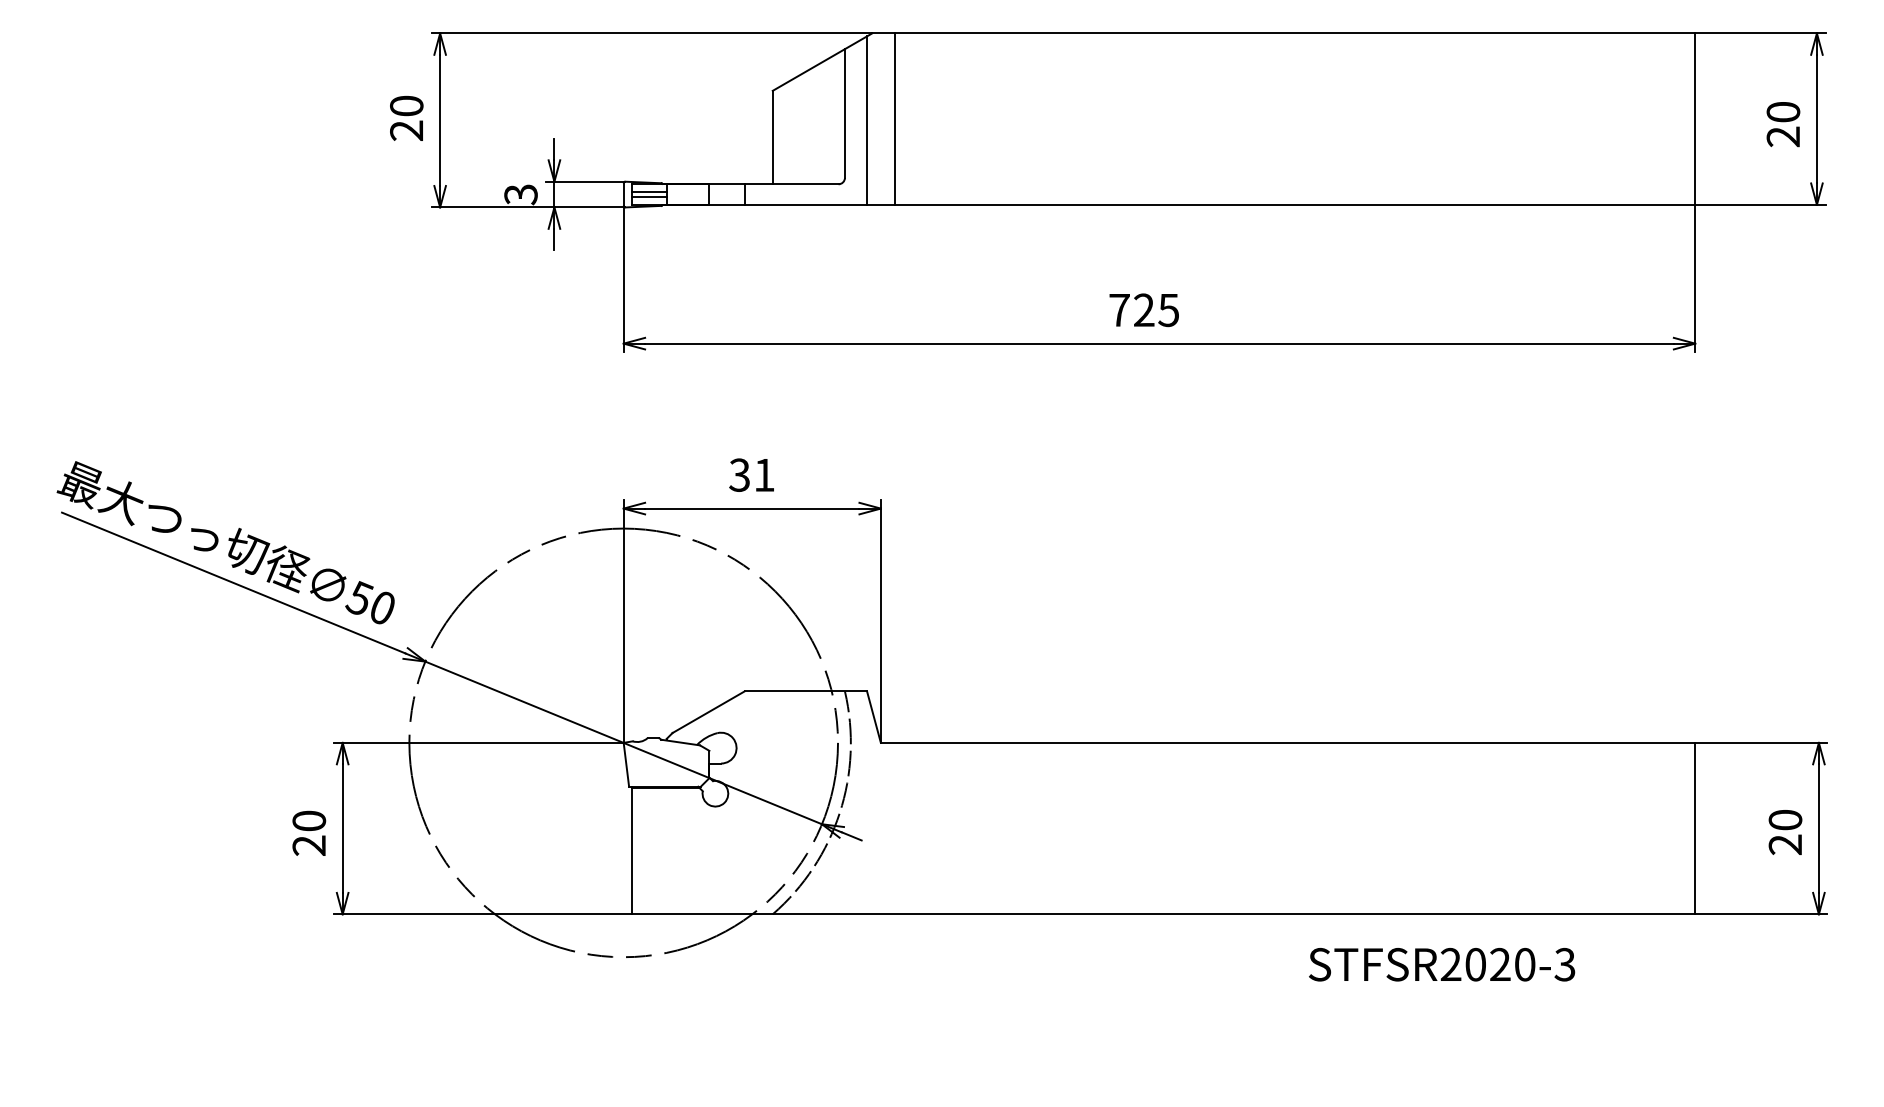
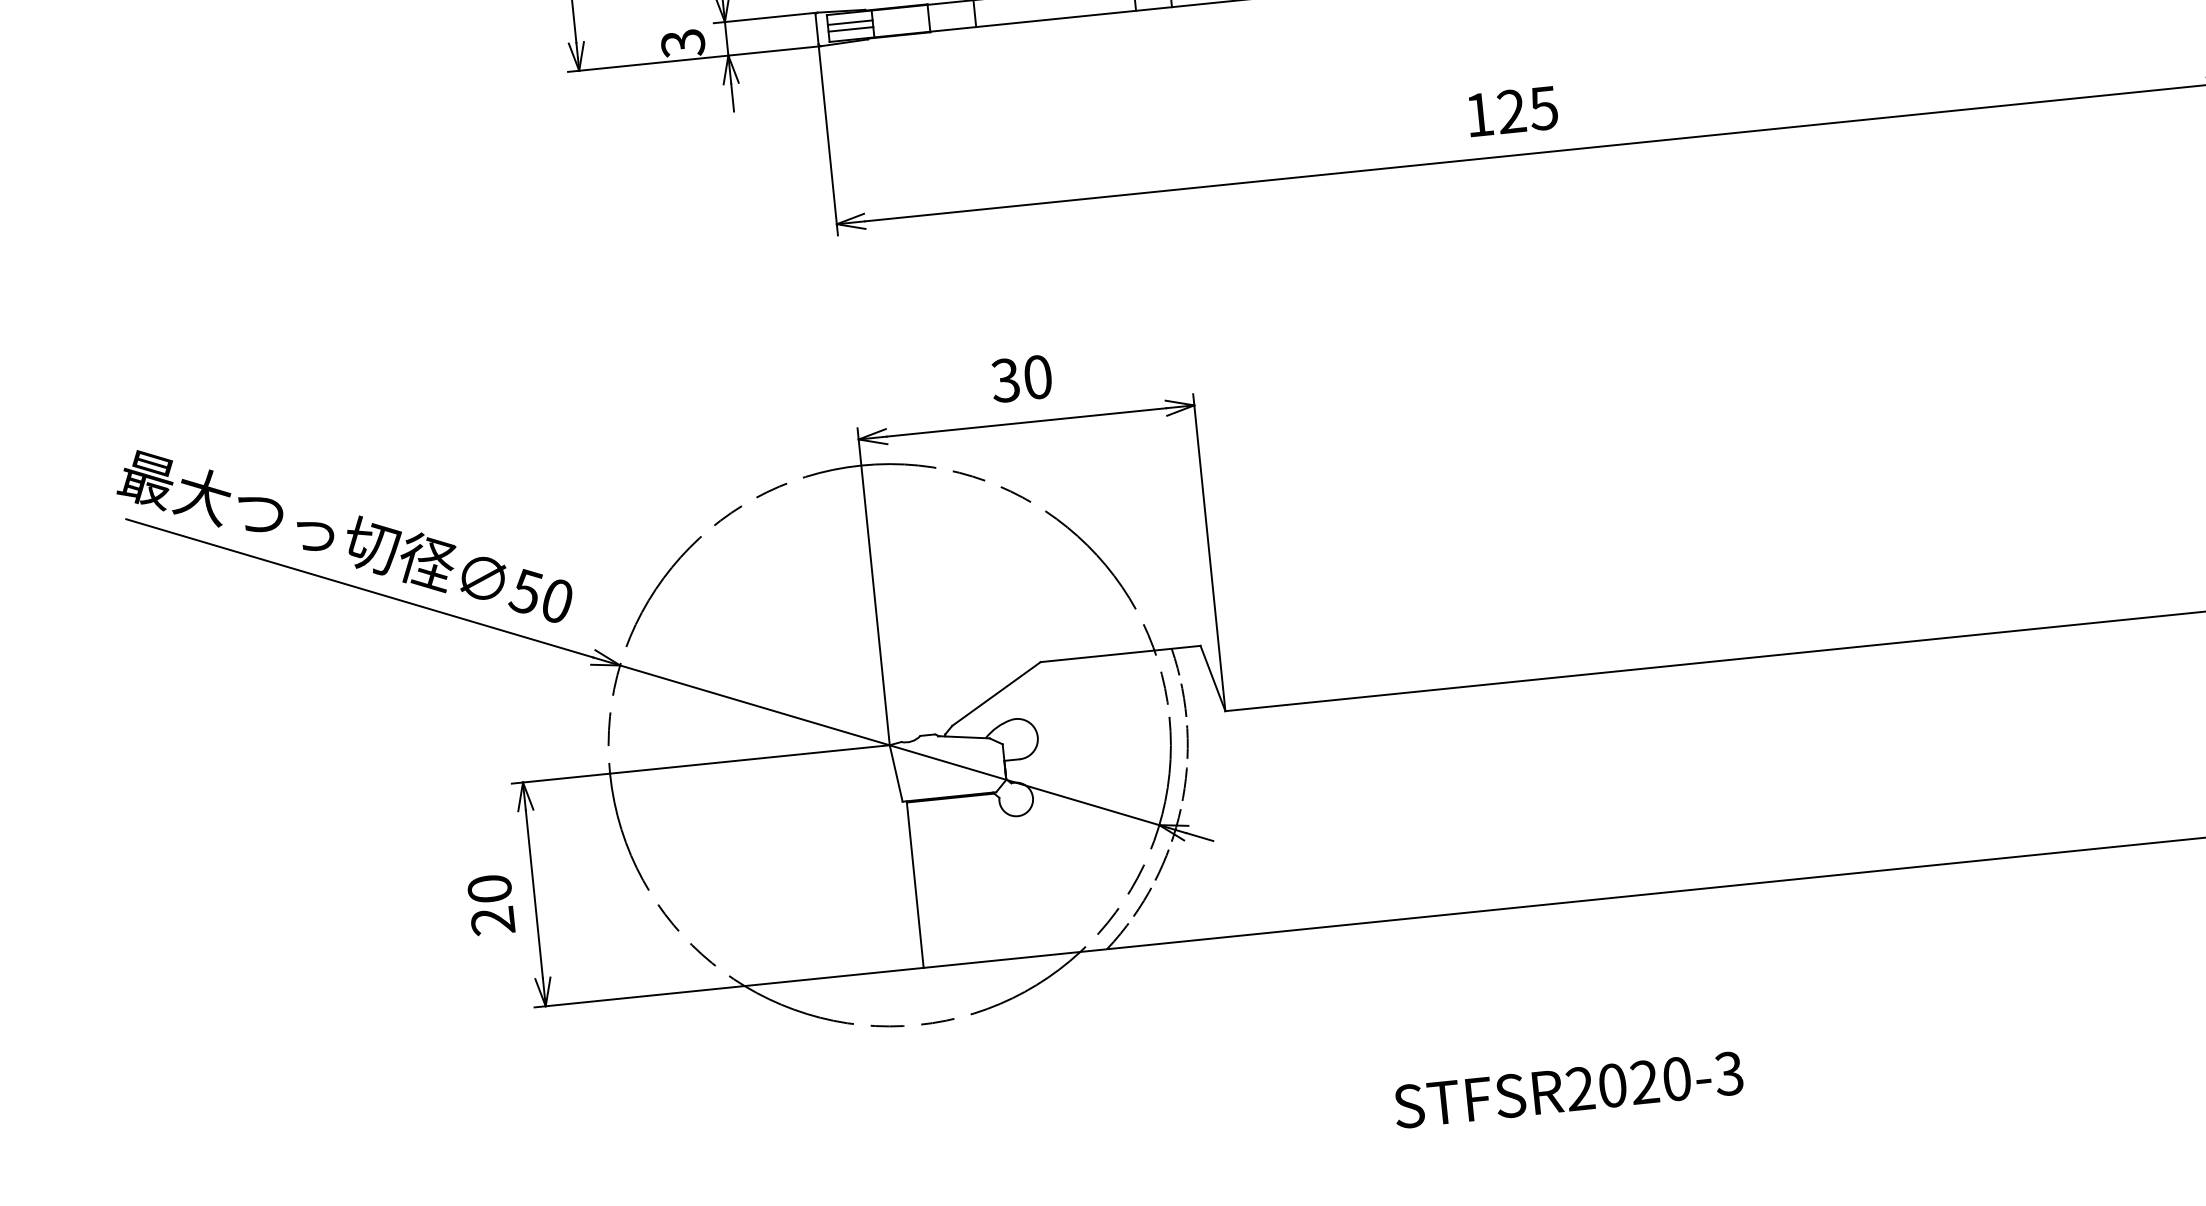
text: (1119, 310) -> (1479, 115), 725 -> 125
text: (764, 474) -> (1037, 376), 31 -> 30
text: (1442, 964) -> (1569, 1089), moved

